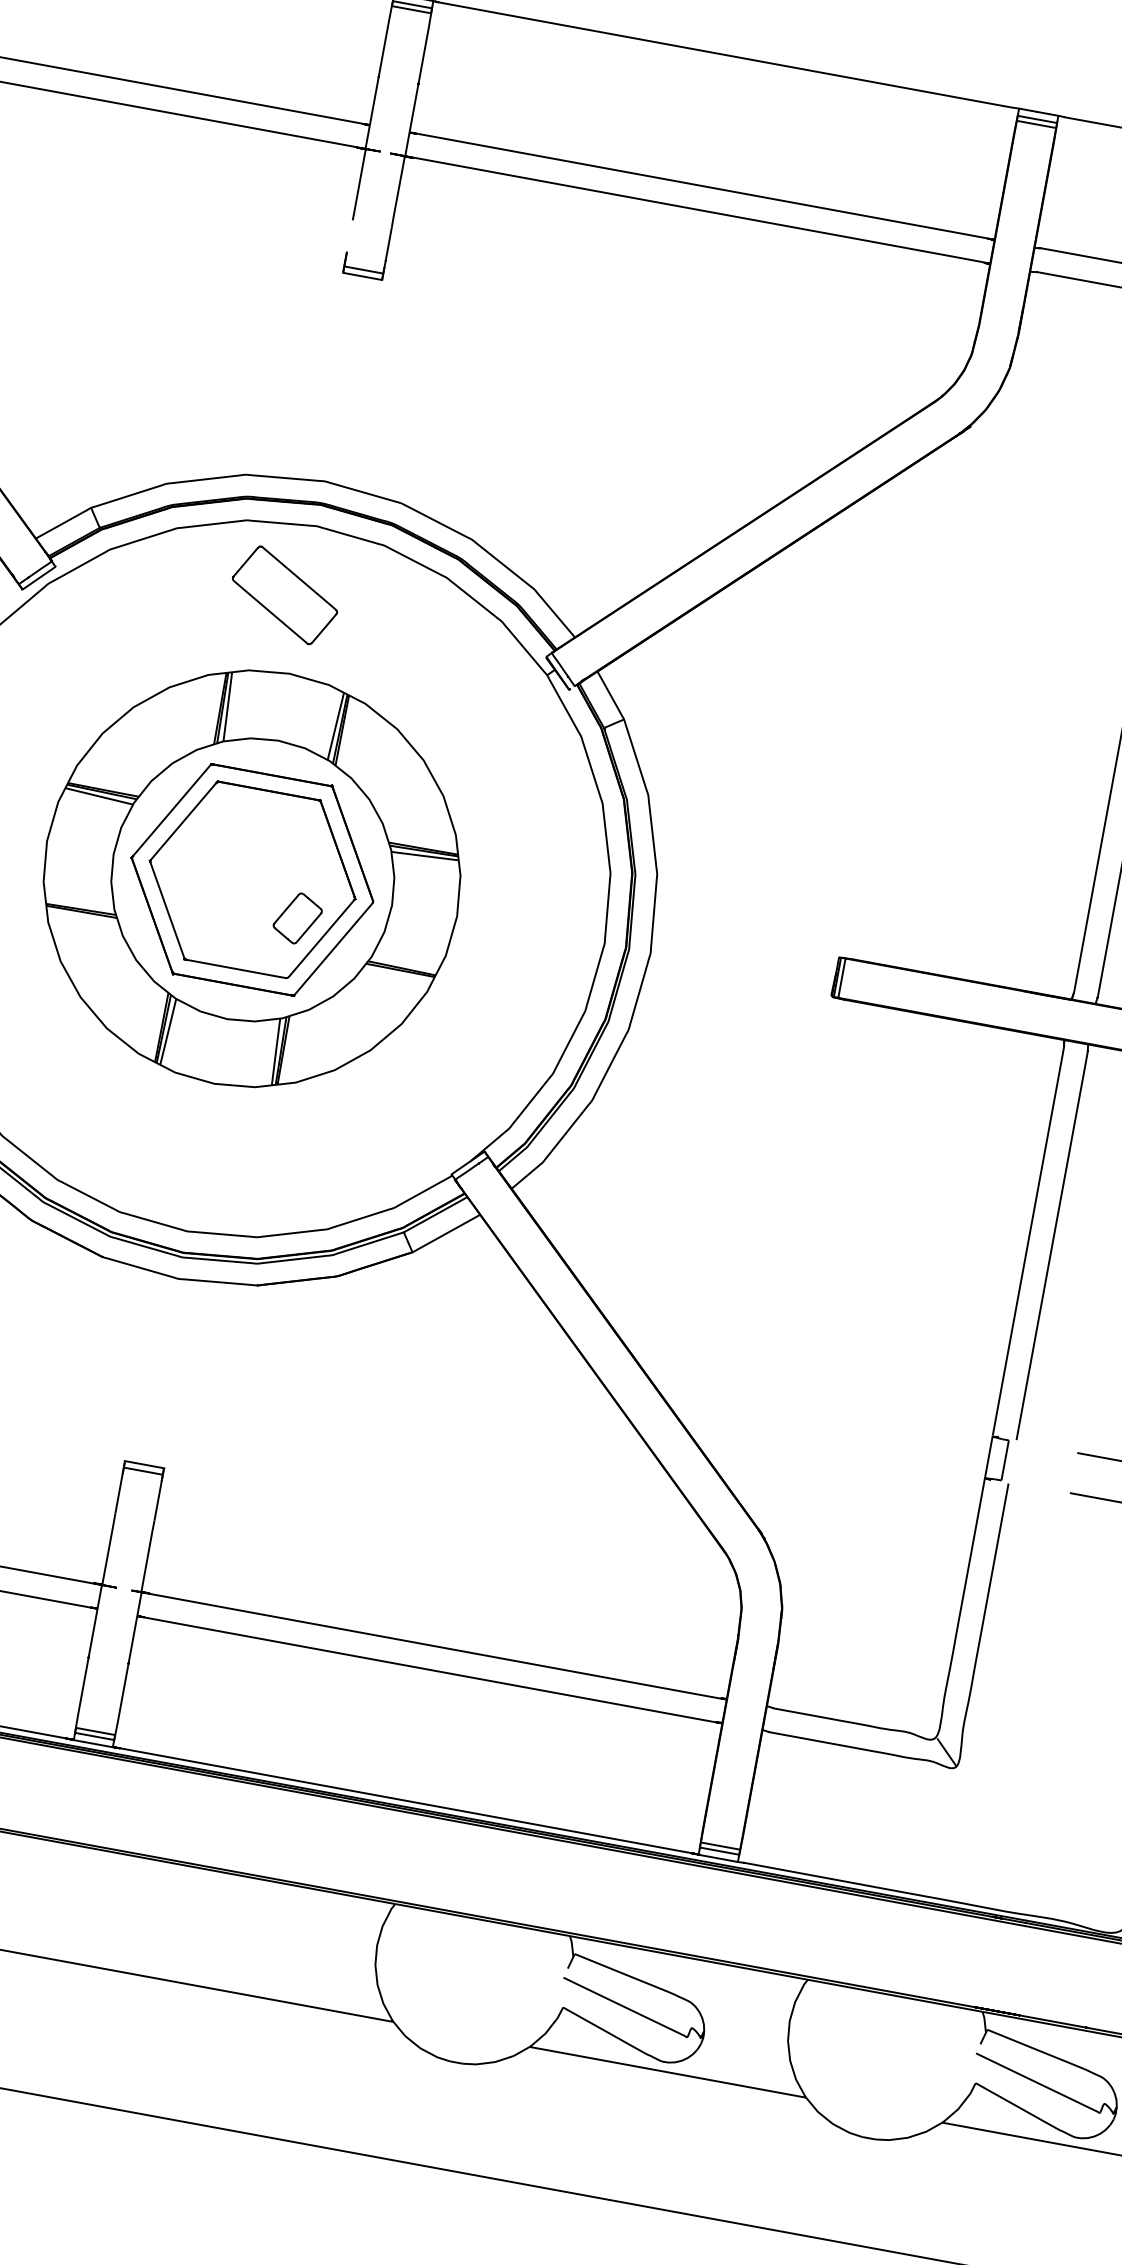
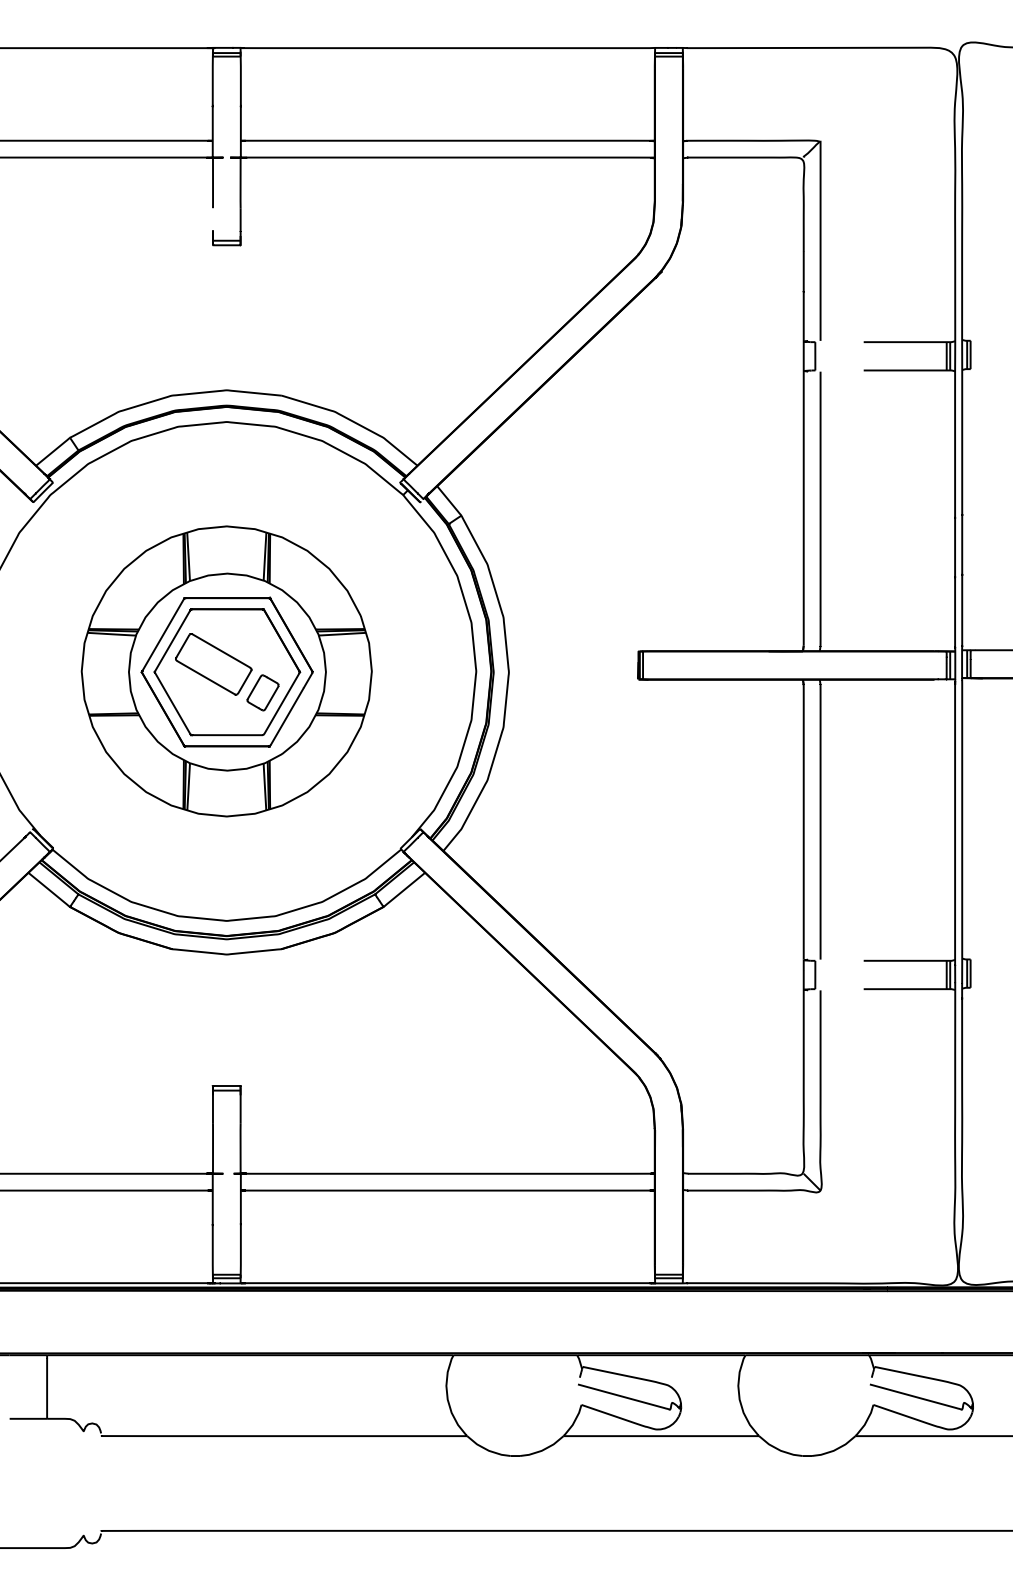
part: (284, 595) -> (213, 664), moved

